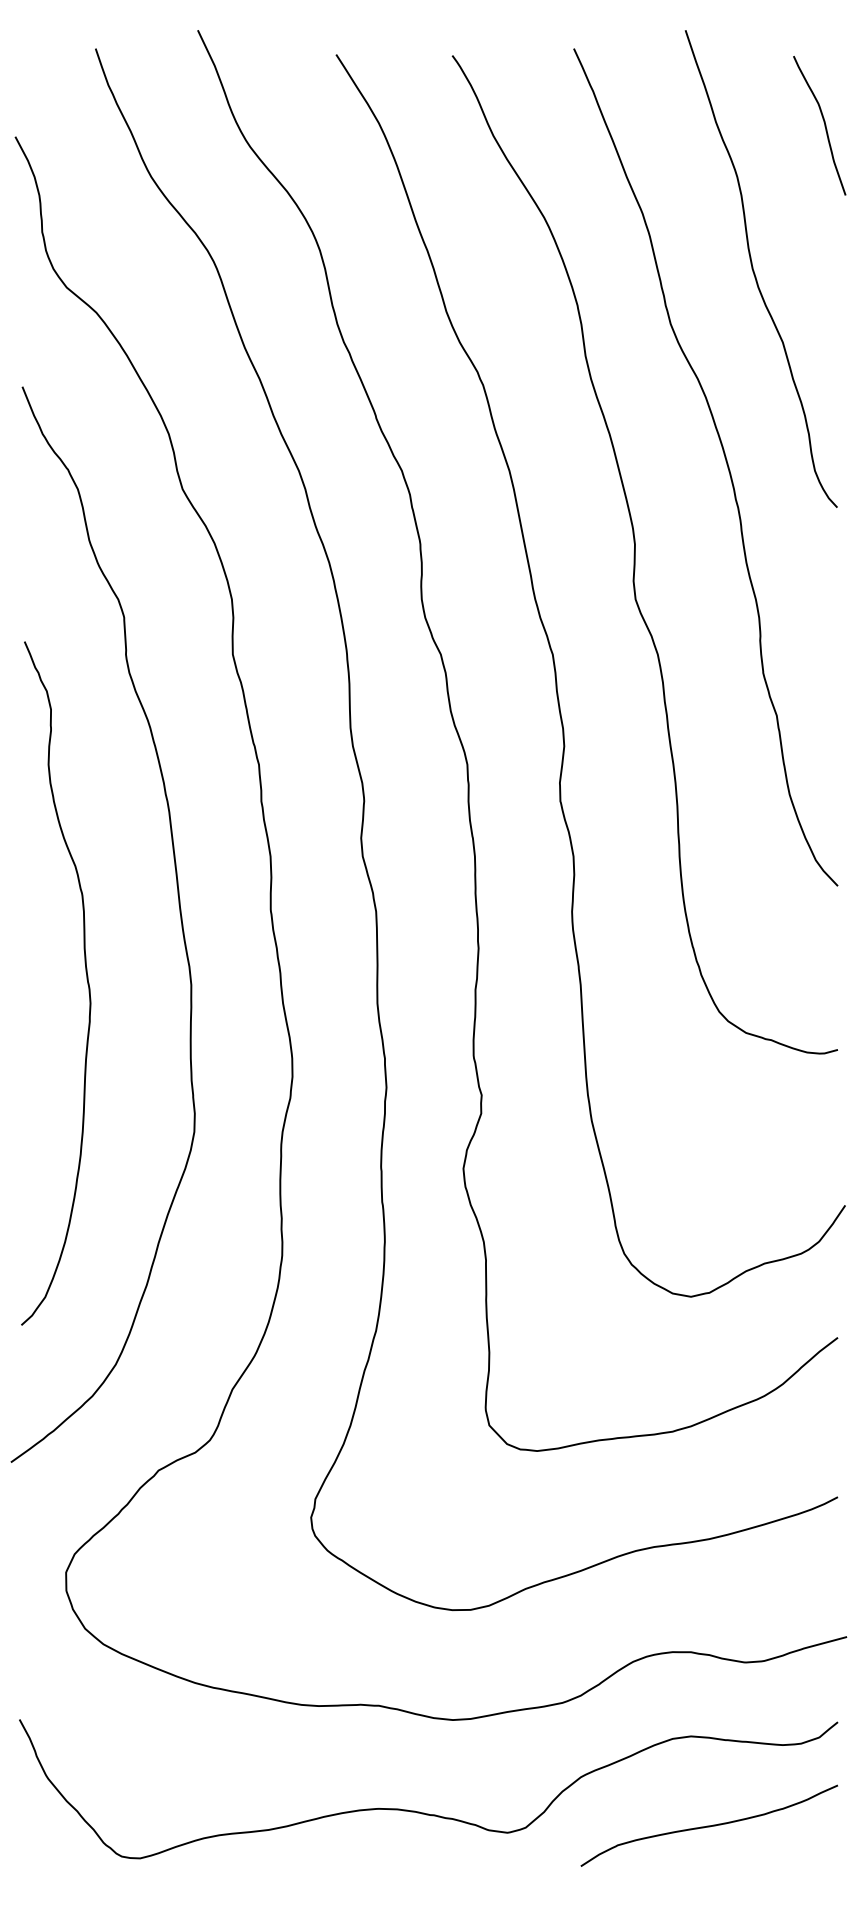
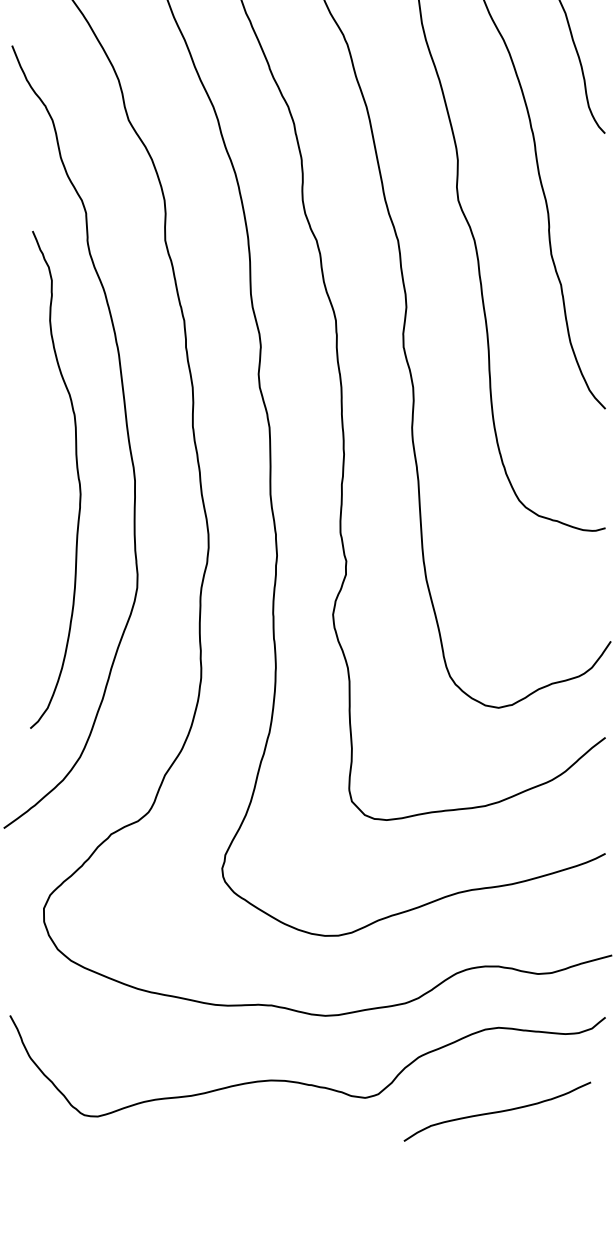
curve: (86, 979) -> (77, 476), moved
curve: (709, 1825) -> (497, 1111), moved

